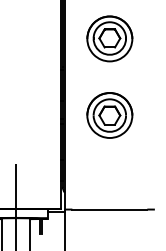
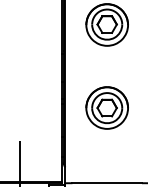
part: (109, 115) -> (106, 108), moved

